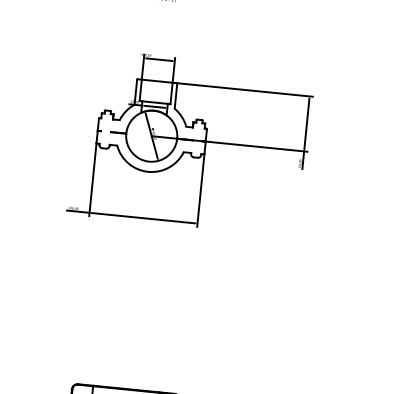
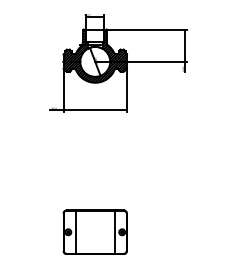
hatch: (151, 125) -> (94, 55), added

